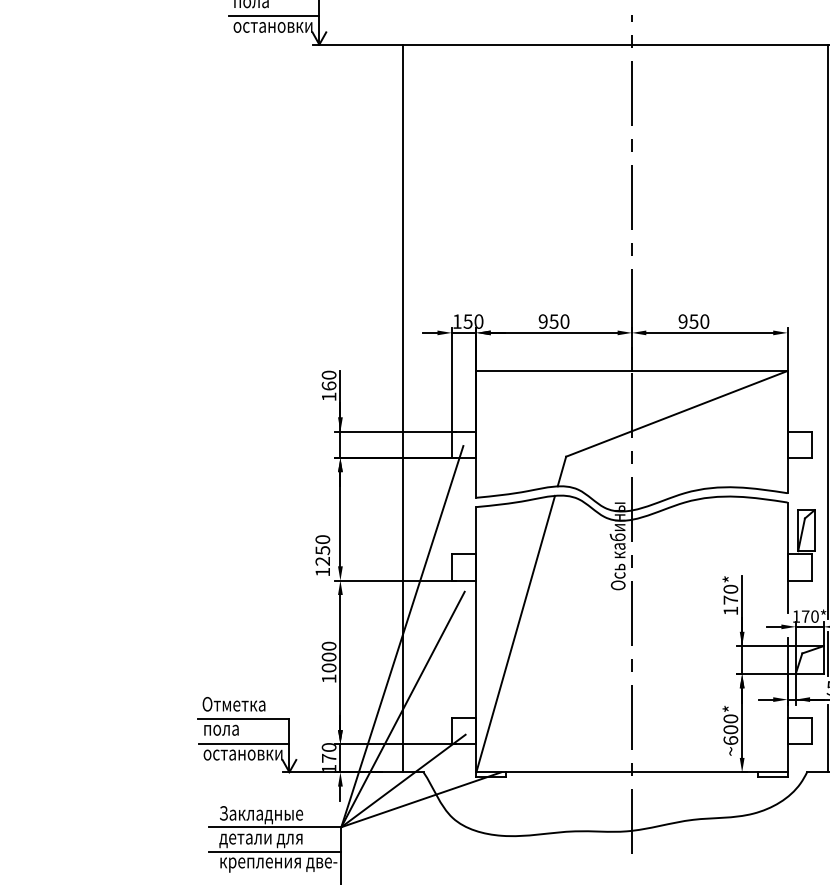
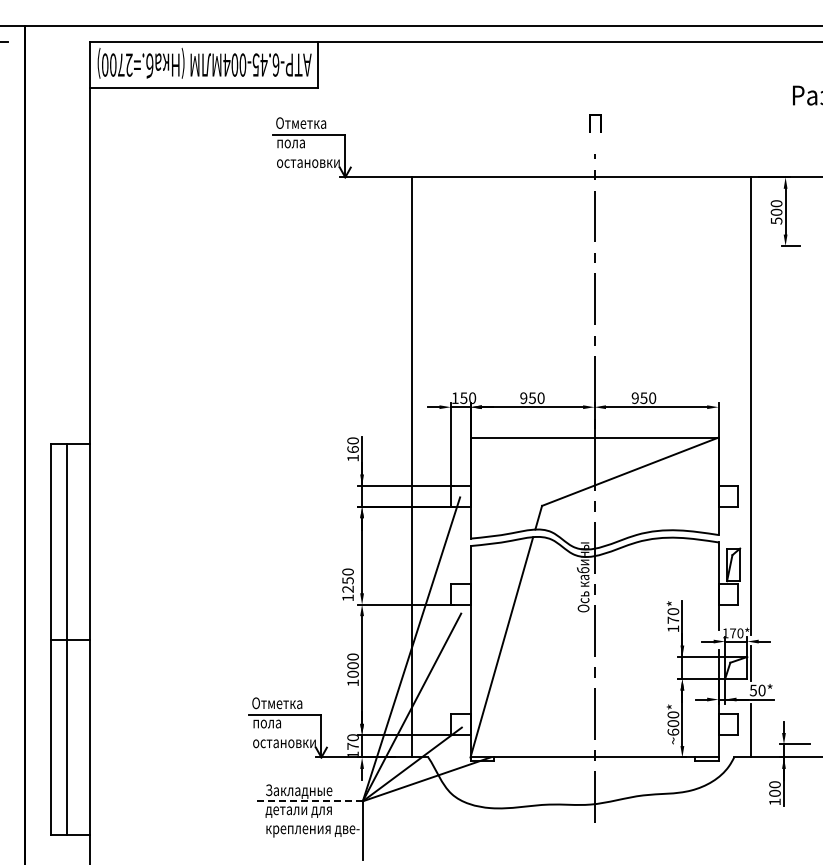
line: (273, 15) -> (308, 154), removed
line: (243, 743) -> (284, 734), removed
line: (274, 827) -> (309, 801), solid -> dashed
line: (274, 851) -> (309, 820), removed

